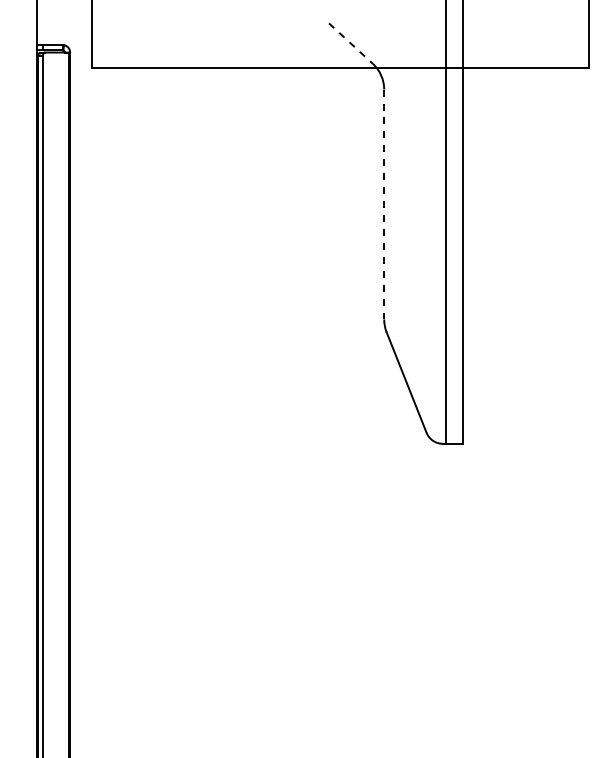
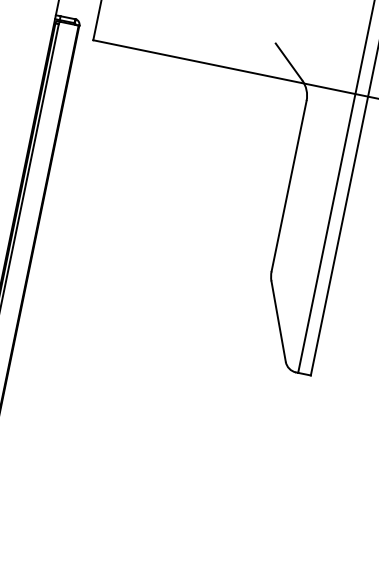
line: (351, 43) -> (289, 61), dashed -> solid
line: (384, 204) -> (289, 186), dashed -> solid

